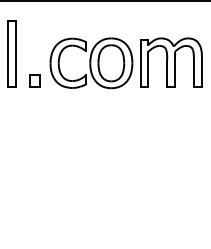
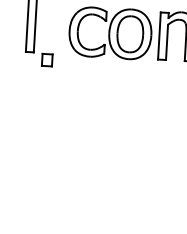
part: (34, 80) -> (46, 59), moved

